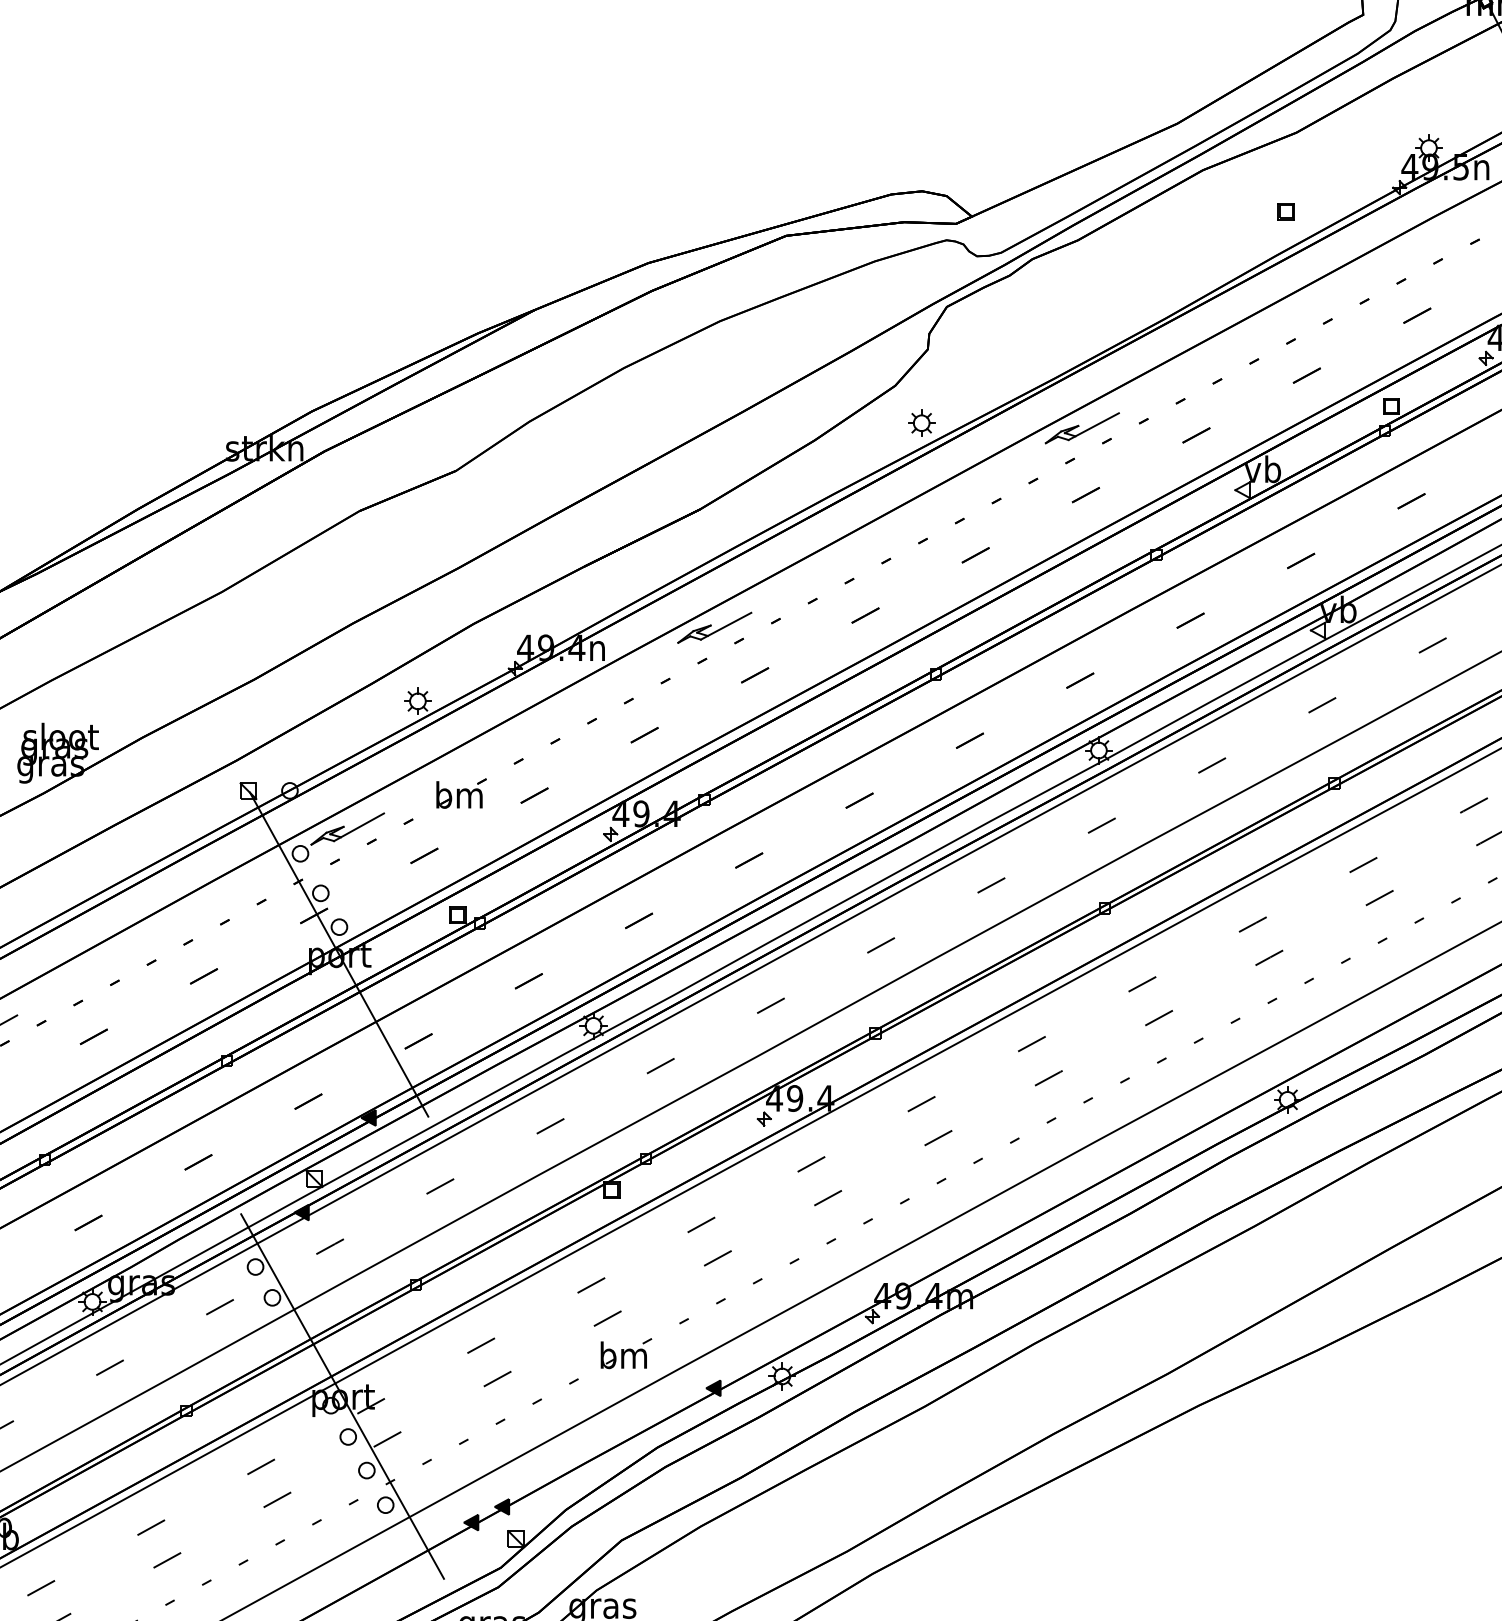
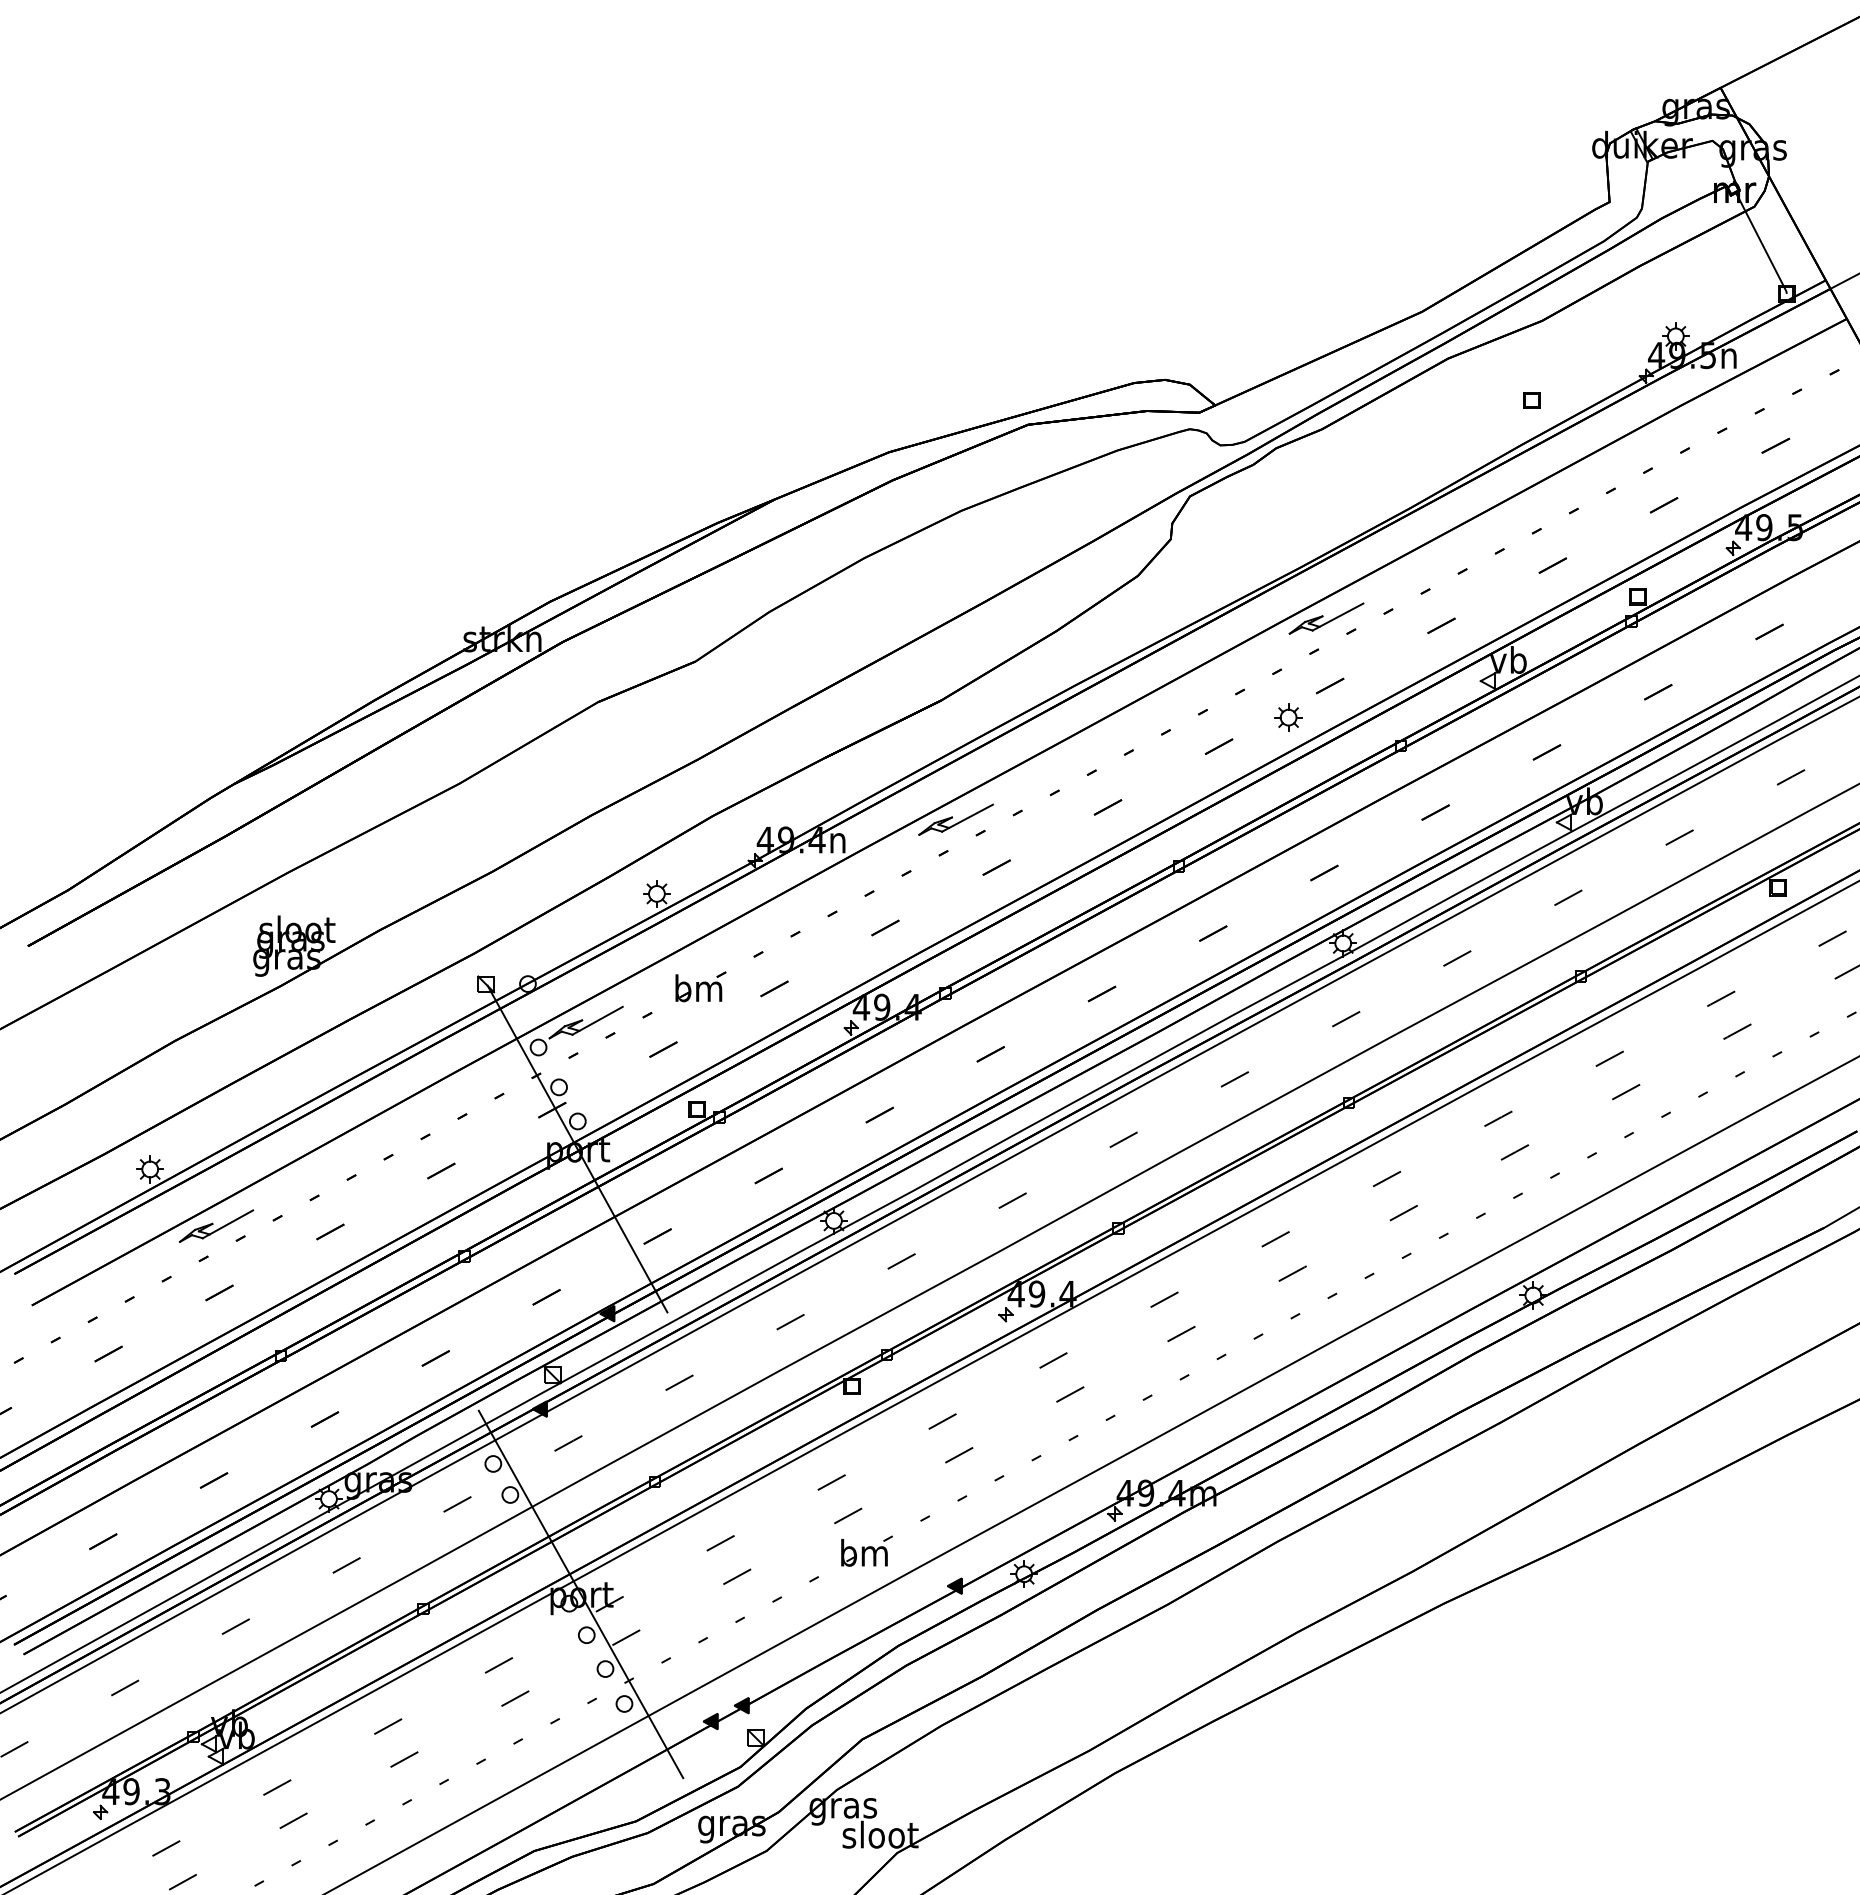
part: (921, 423) -> (1288, 717), moved

